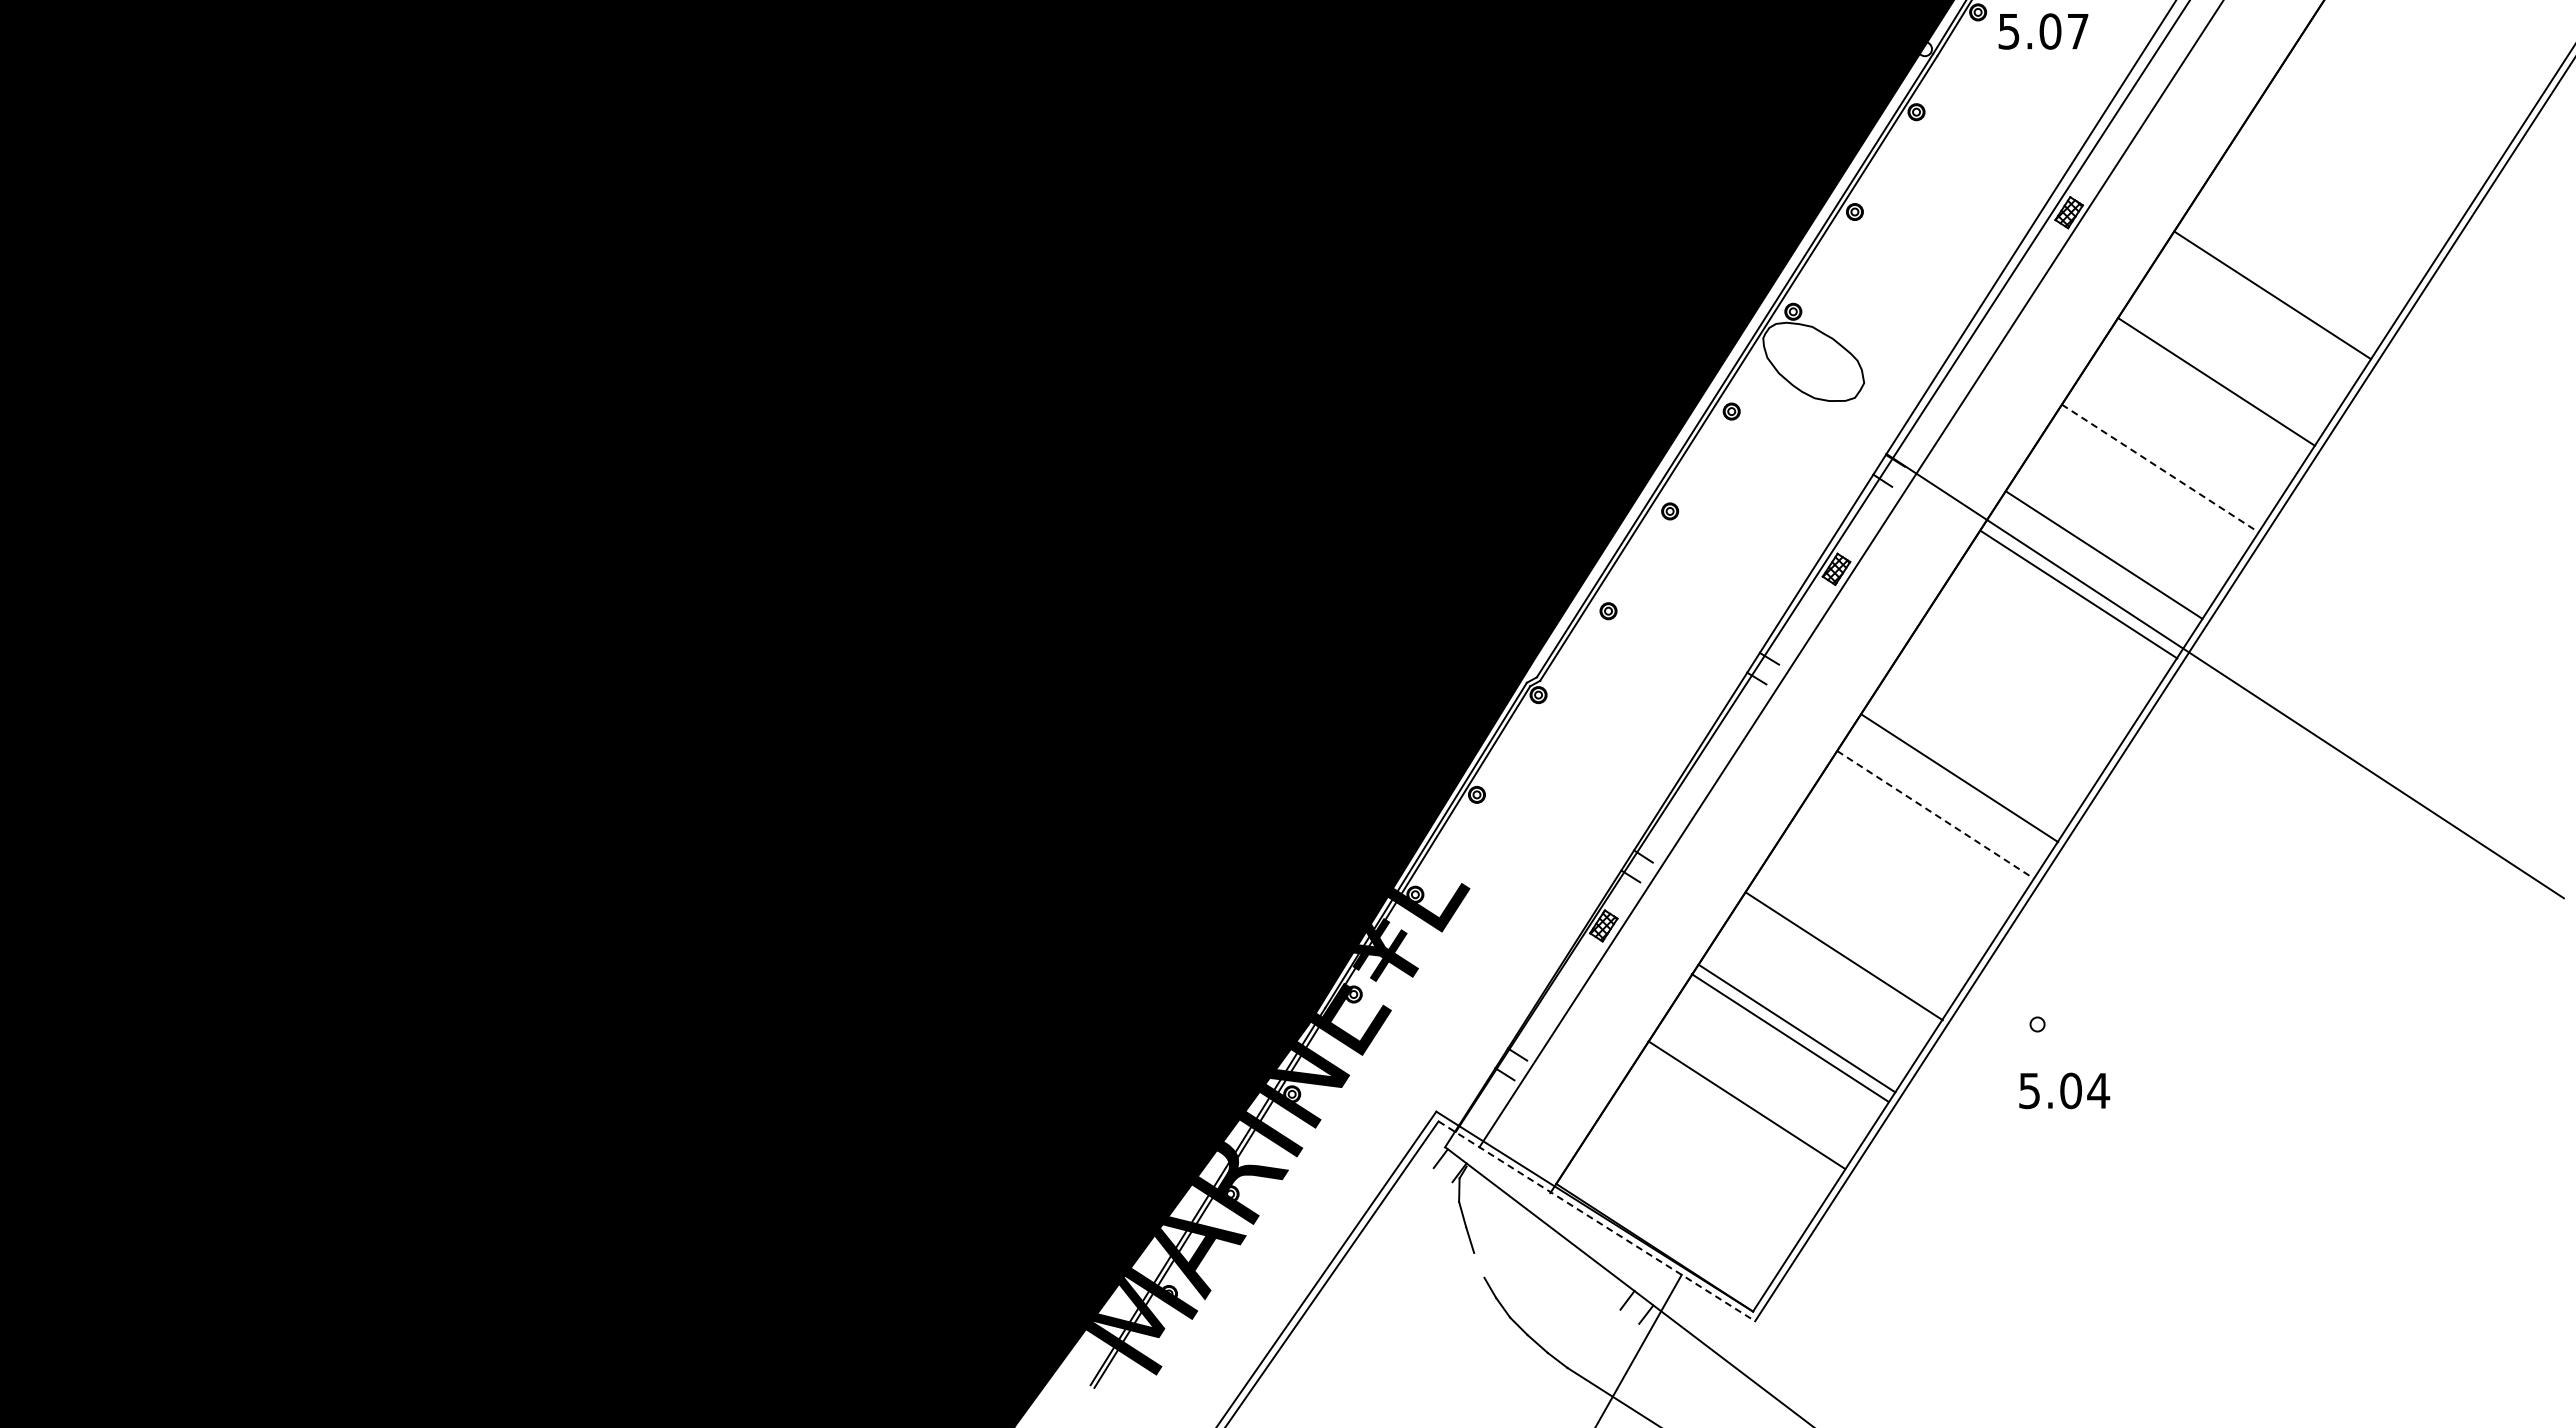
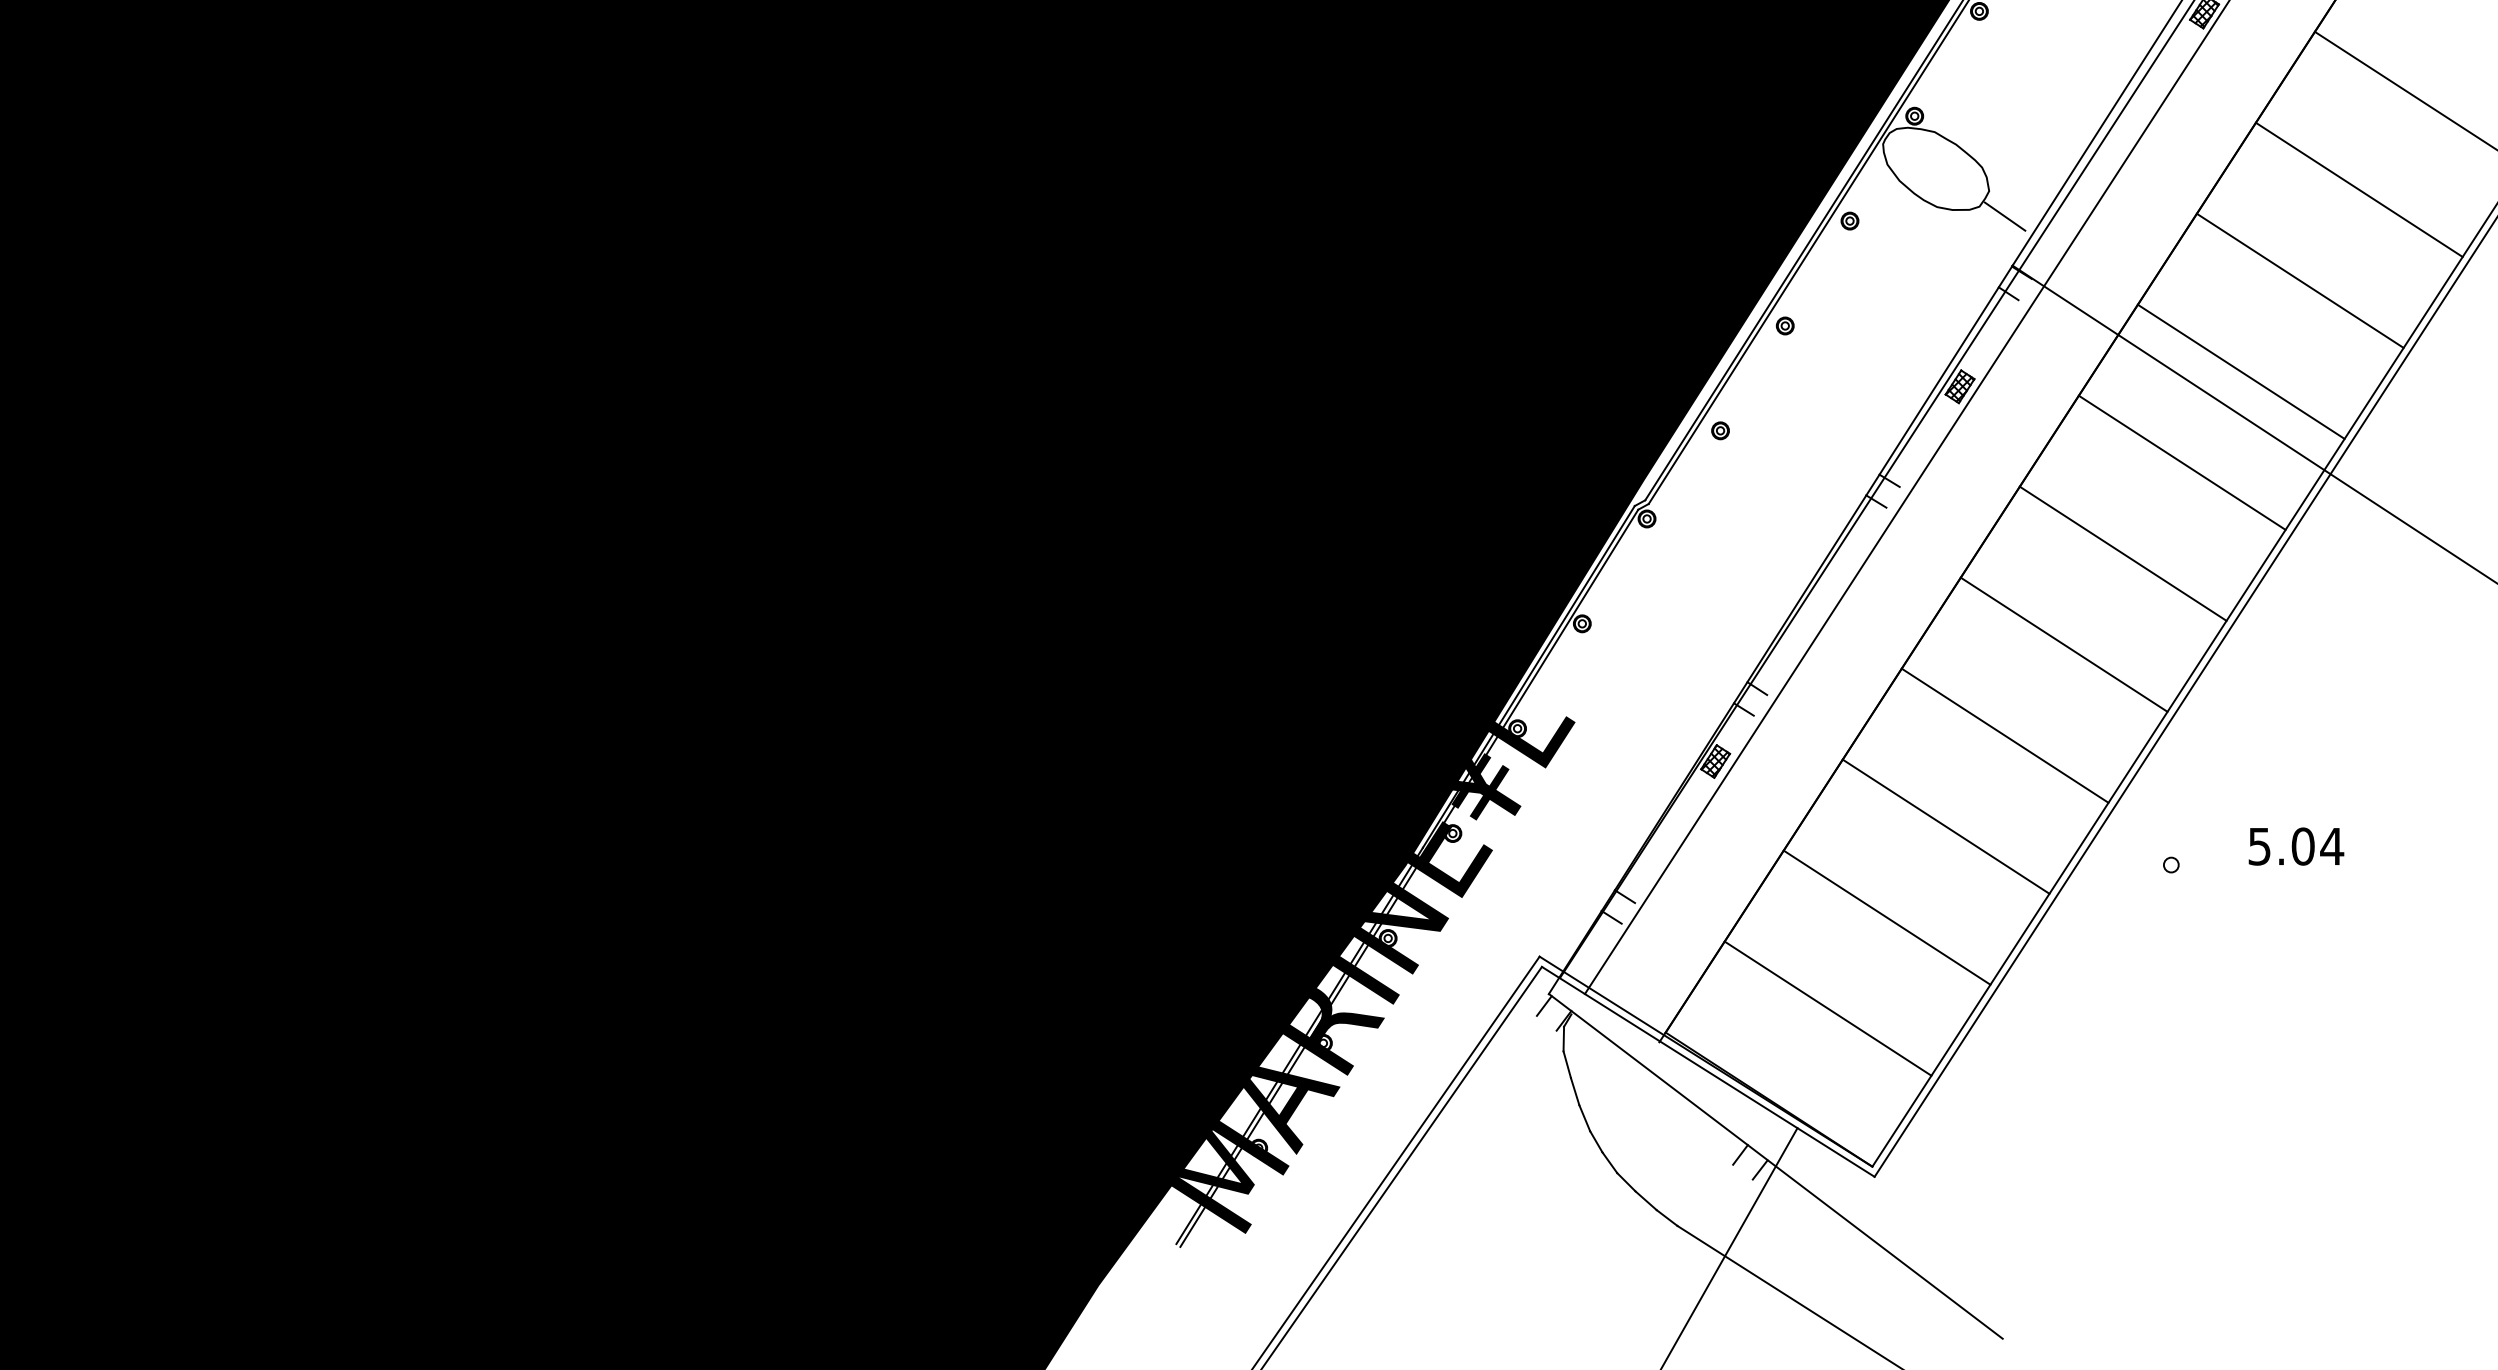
line: (1879, 406) -> (2005, 215), added
line: (2160, 468) -> (2300, 280), dashed -> solid
line: (2078, 594) -> (2181, 462), moved
line: (1959, 778) -> (2122, 554), moved
line: (1936, 815) -> (2065, 645), dashed -> solid
line: (1843, 956) -> (2004, 735), moved
line: (1796, 1028) -> (1886, 917), moved
line: (1789, 1037) -> (1945, 826), moved
text: (2064, 1090) -> (2296, 846), moved
line: (1746, 1105) -> (1827, 1009), moved
line: (1597, 1221) -> (1708, 1072), dashed -> solid
line: (1479, 1264) -> (1584, 1117), added

